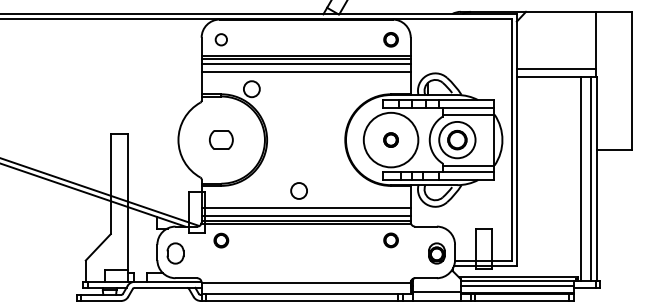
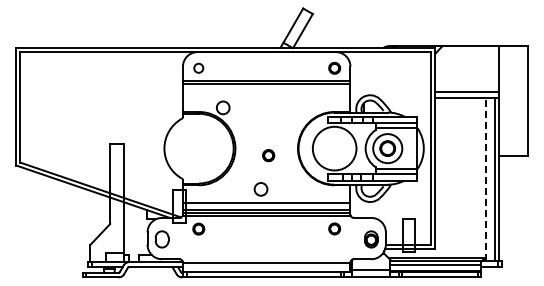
line: (305, 63) -> (266, 87), removed
line: (305, 72) -> (266, 94), removed
part: (221, 139) -> (198, 148), removed
part: (390, 139) -> (268, 155), moved
line: (580, 178) -> (486, 179), solid -> dashed

